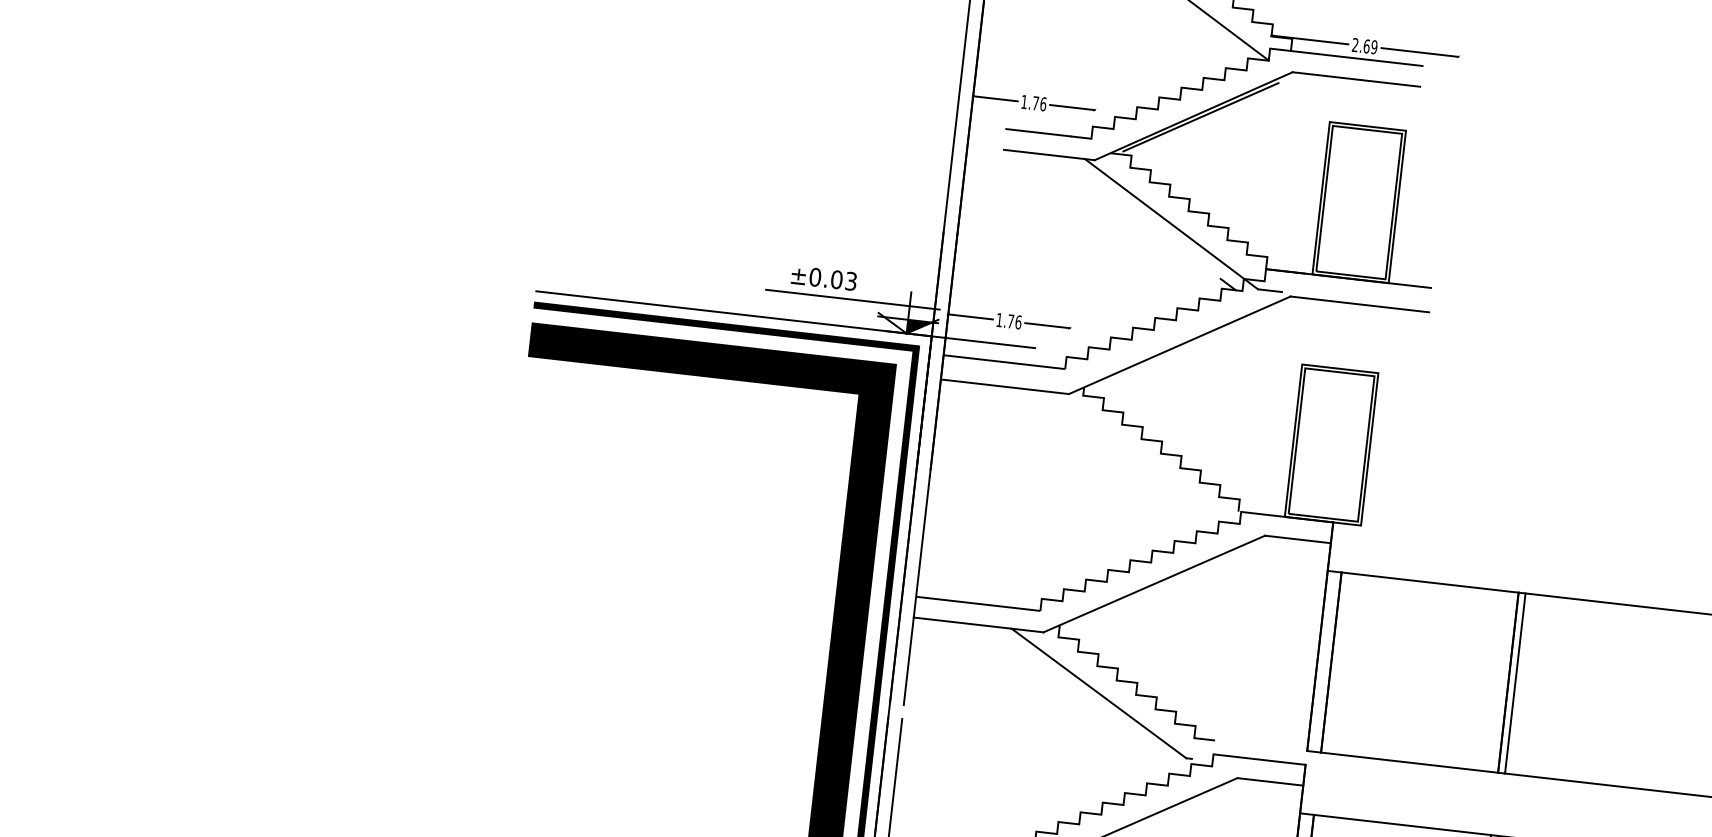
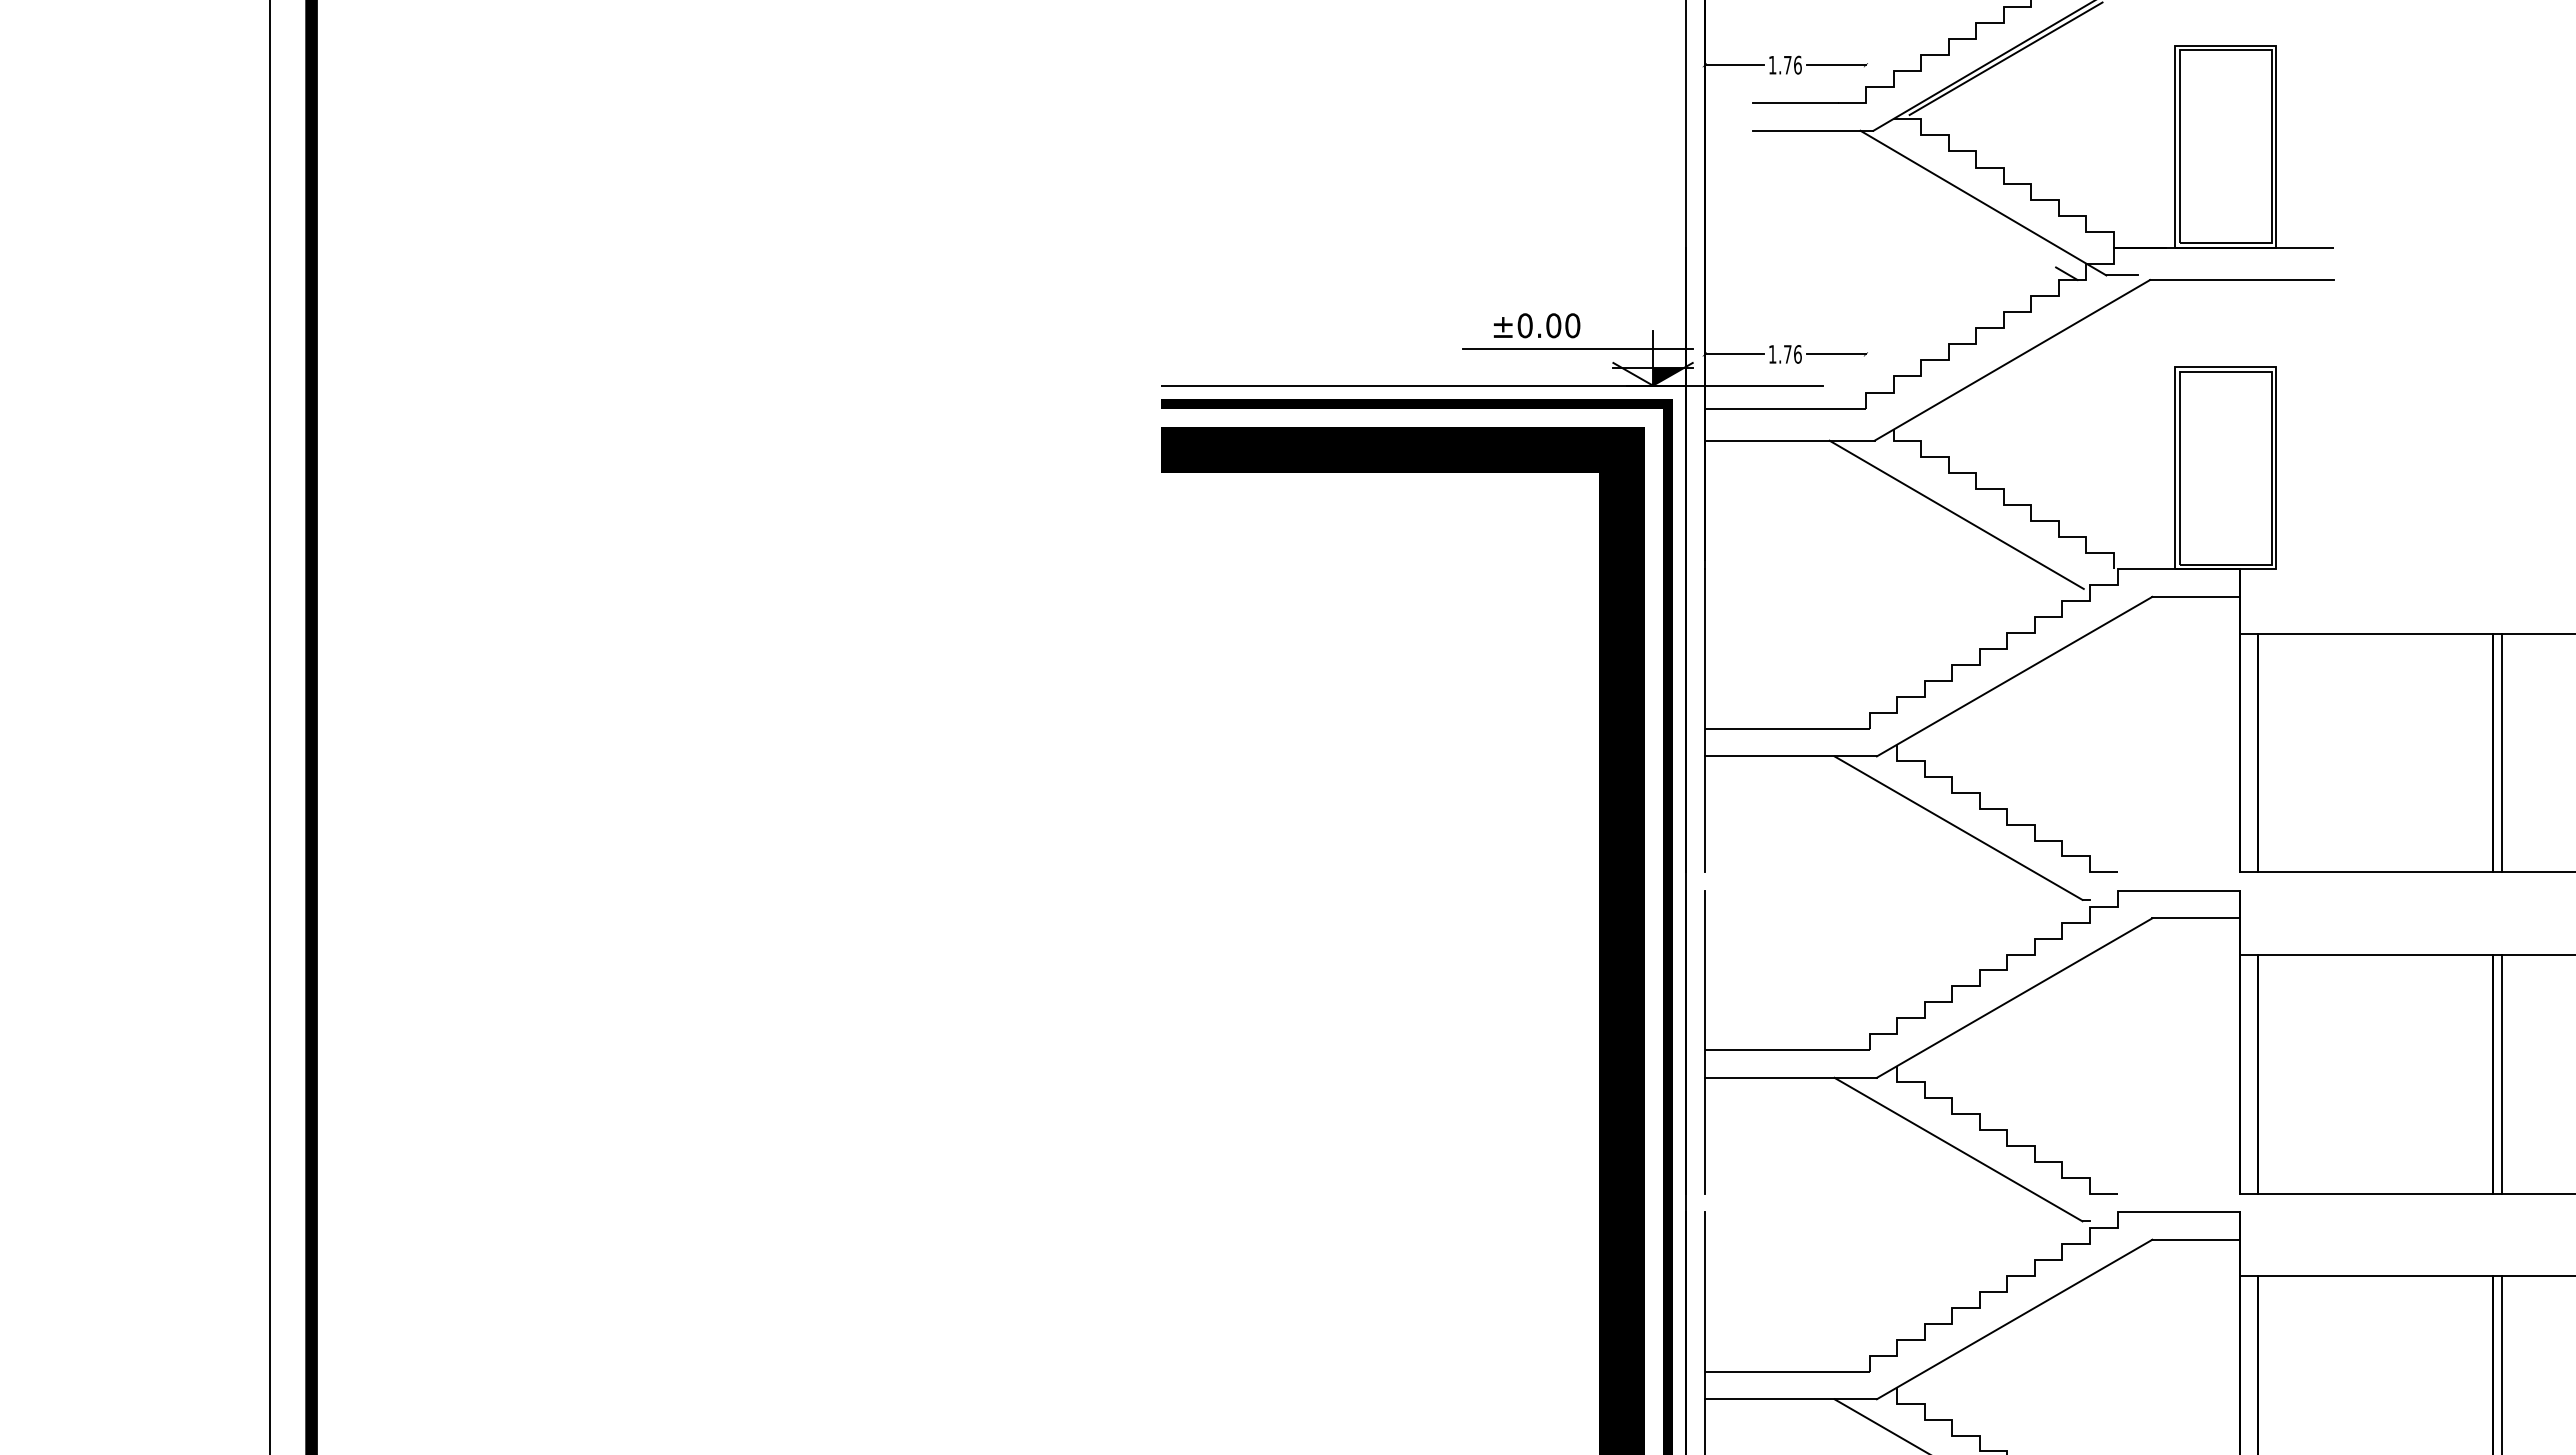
text: (851, 281) -> (1572, 325), ±0.03 -> ±0.00
line: (1124, 456) -> (1956, 514), added

